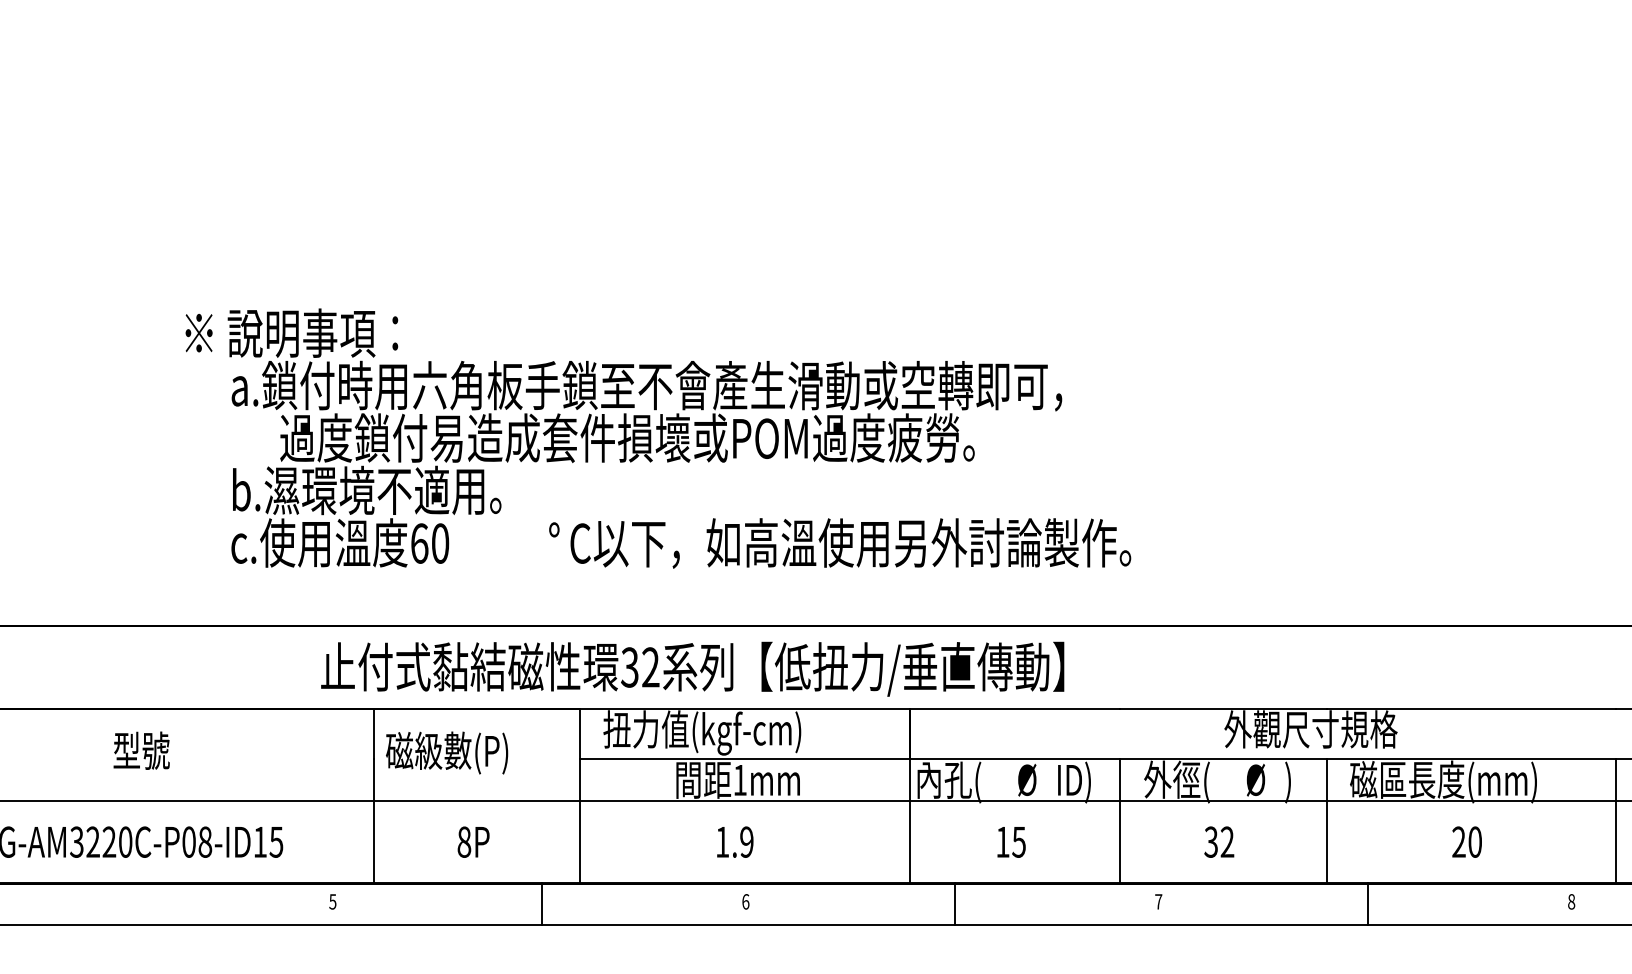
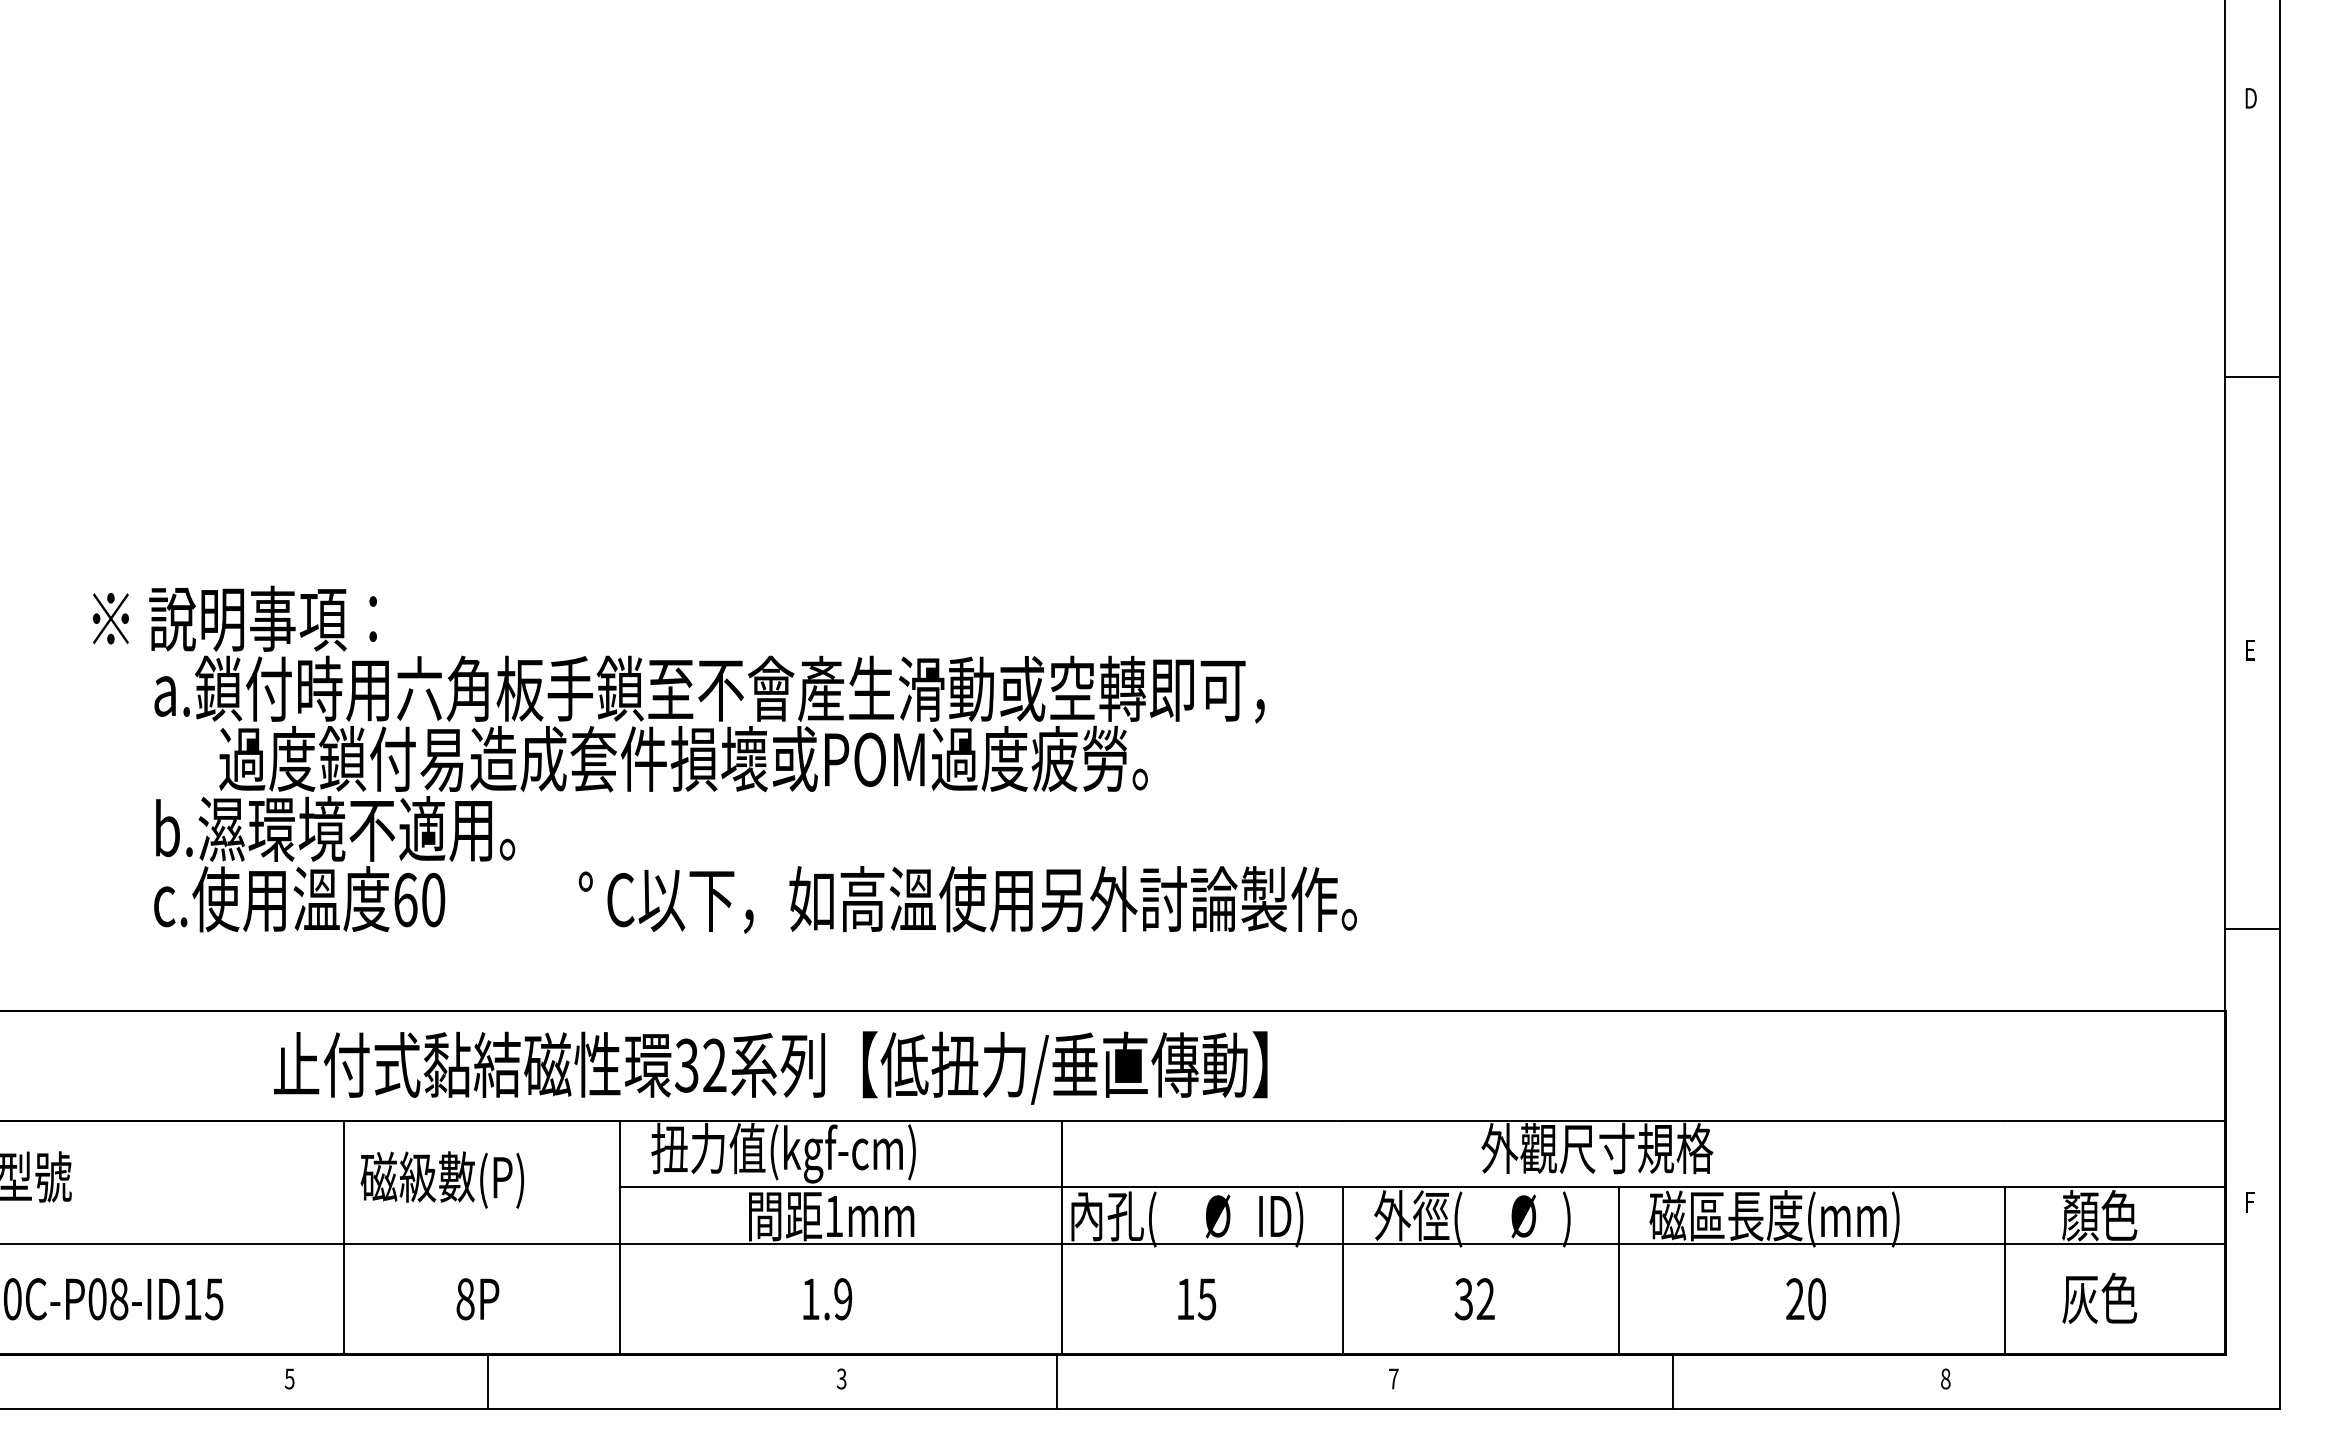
text: (745, 901) -> (841, 1378), 6 -> 3
line: (542, 903) -> (488, 1381), moved
line: (955, 903) -> (1057, 1381), moved

